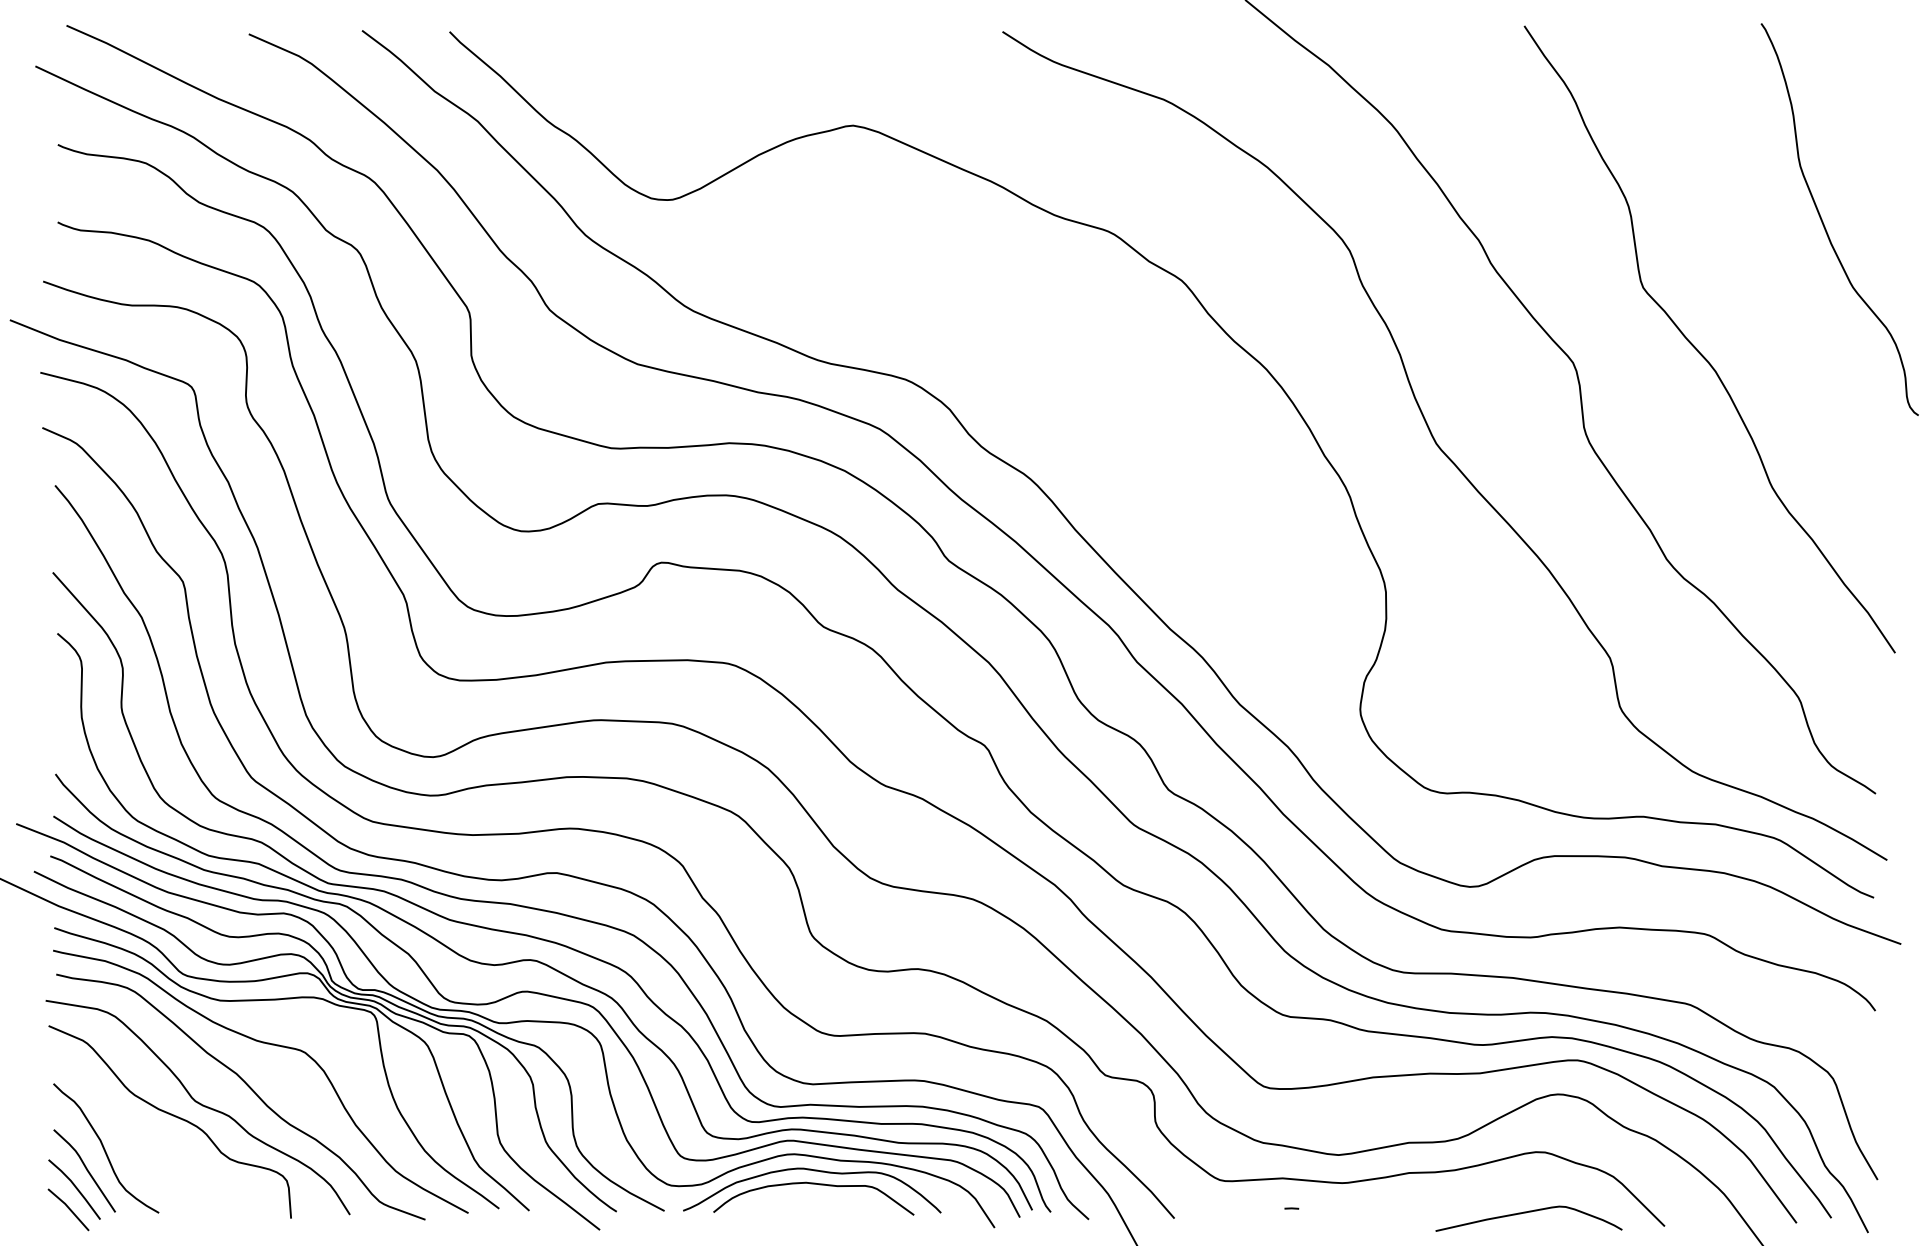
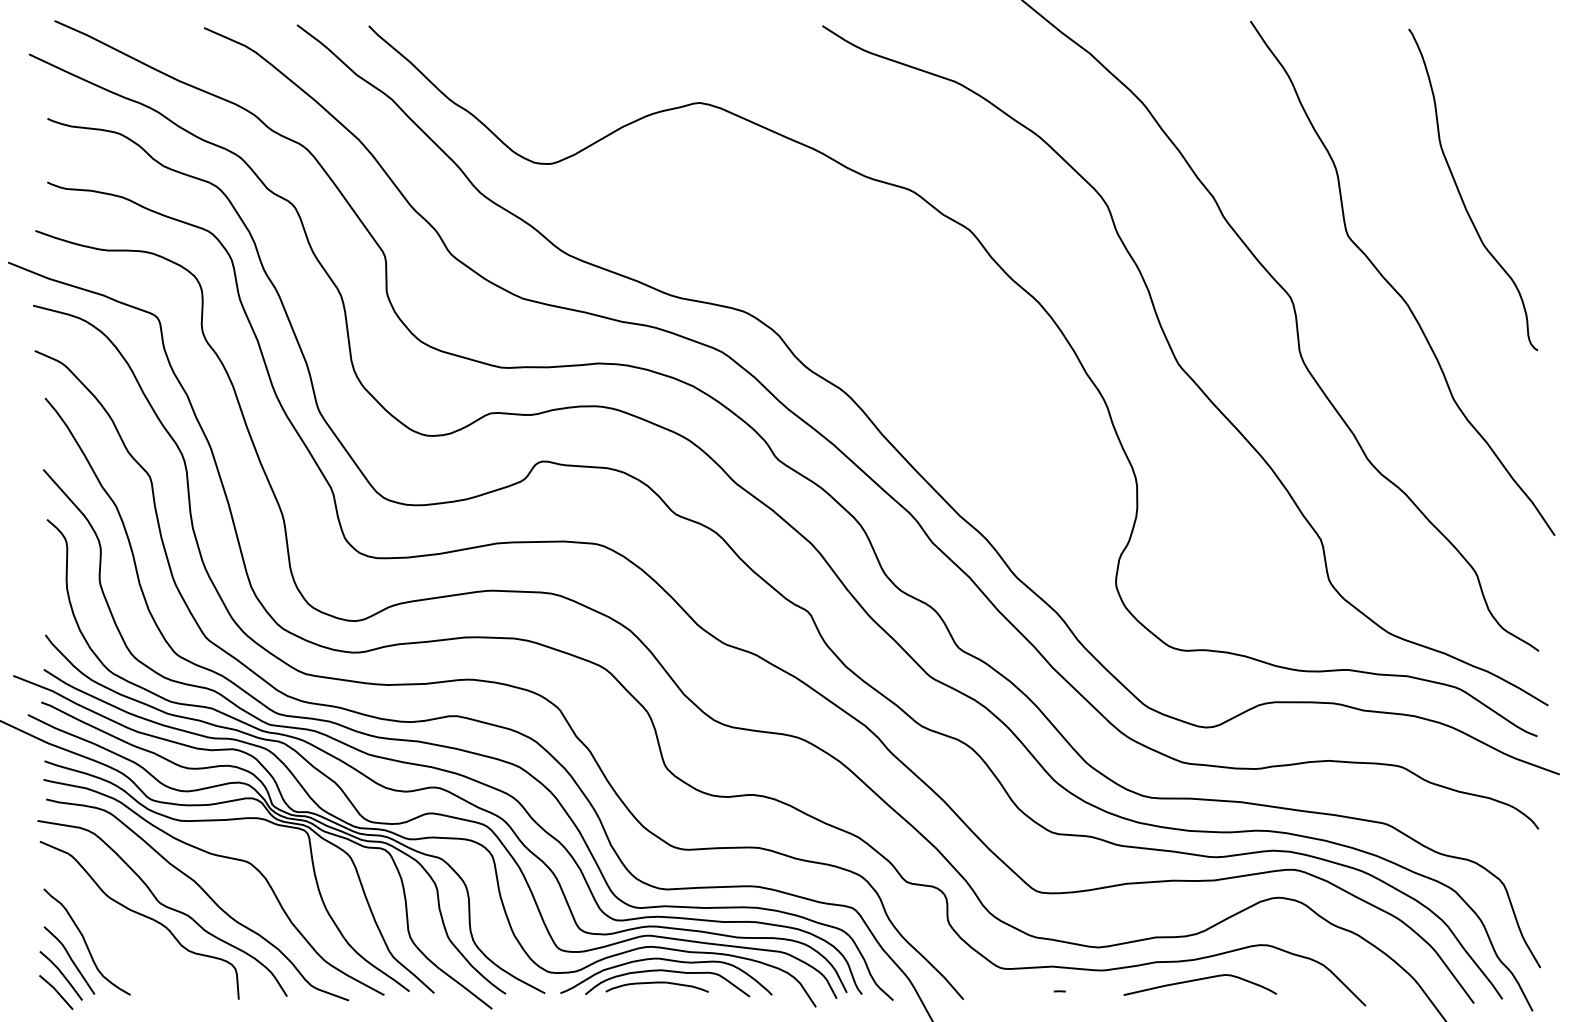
curve: (1825, 226) -> (1461, 195), moved
curve: (800, 1198) -> (656, 983), added
curve: (1526, 1213) -> (1198, 980), moved

